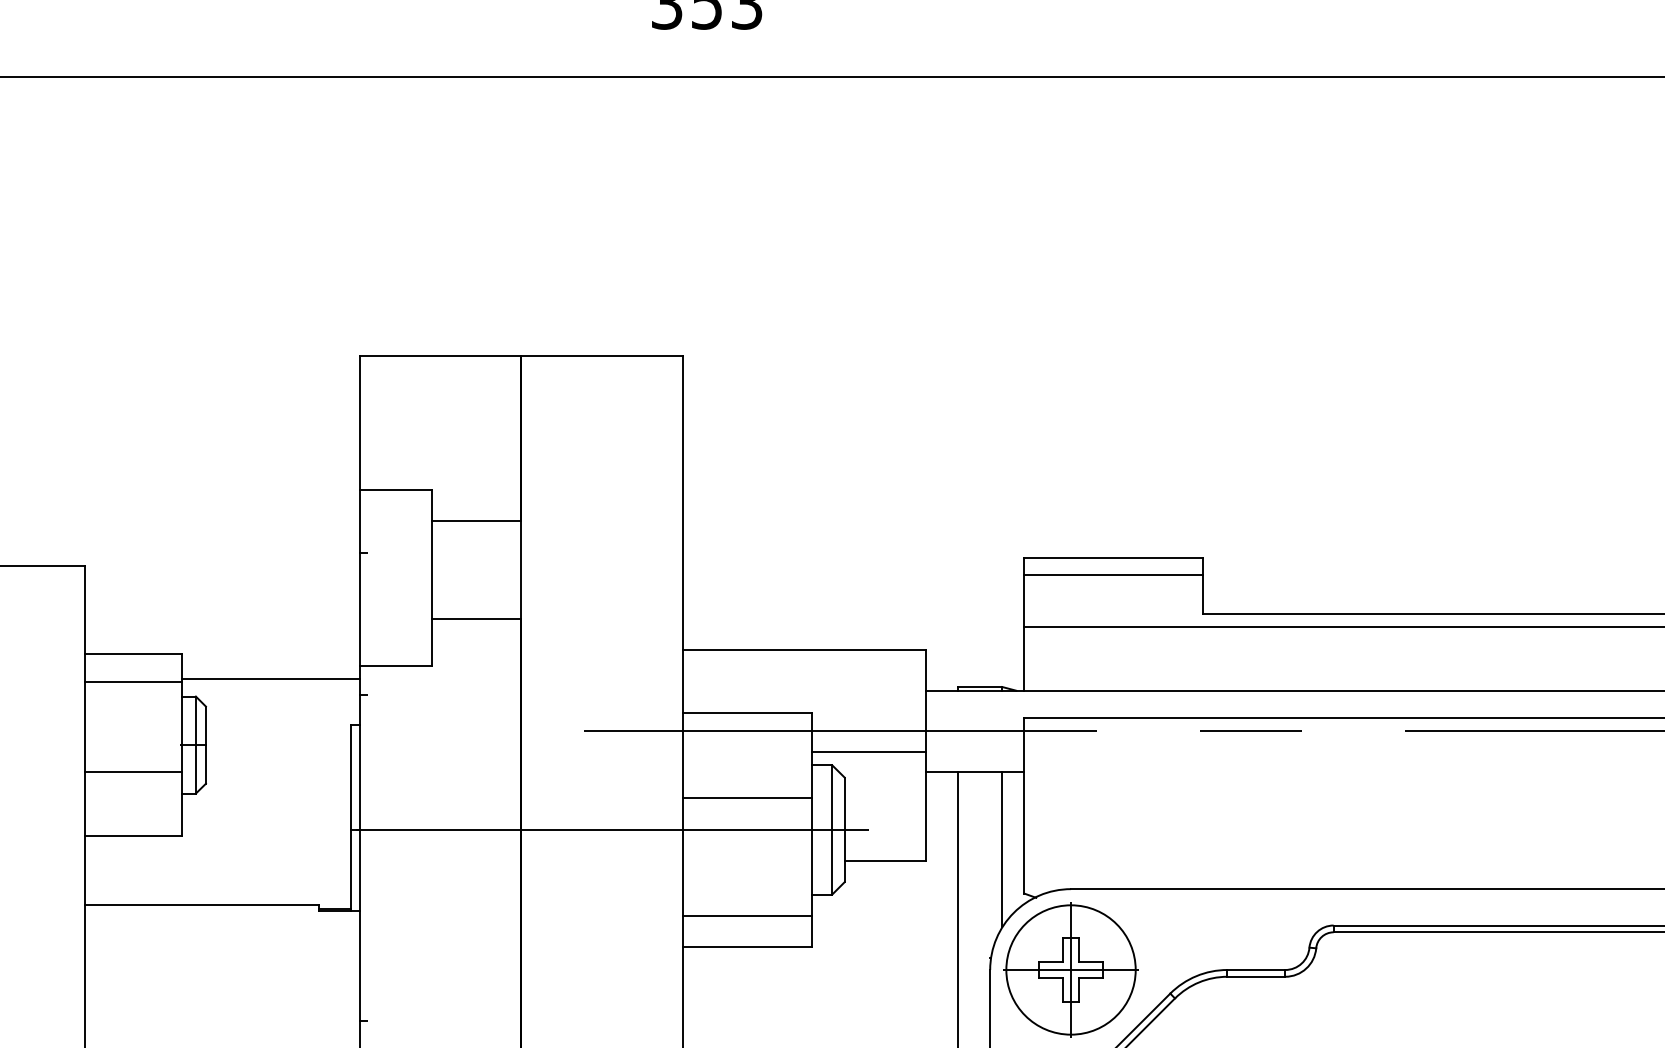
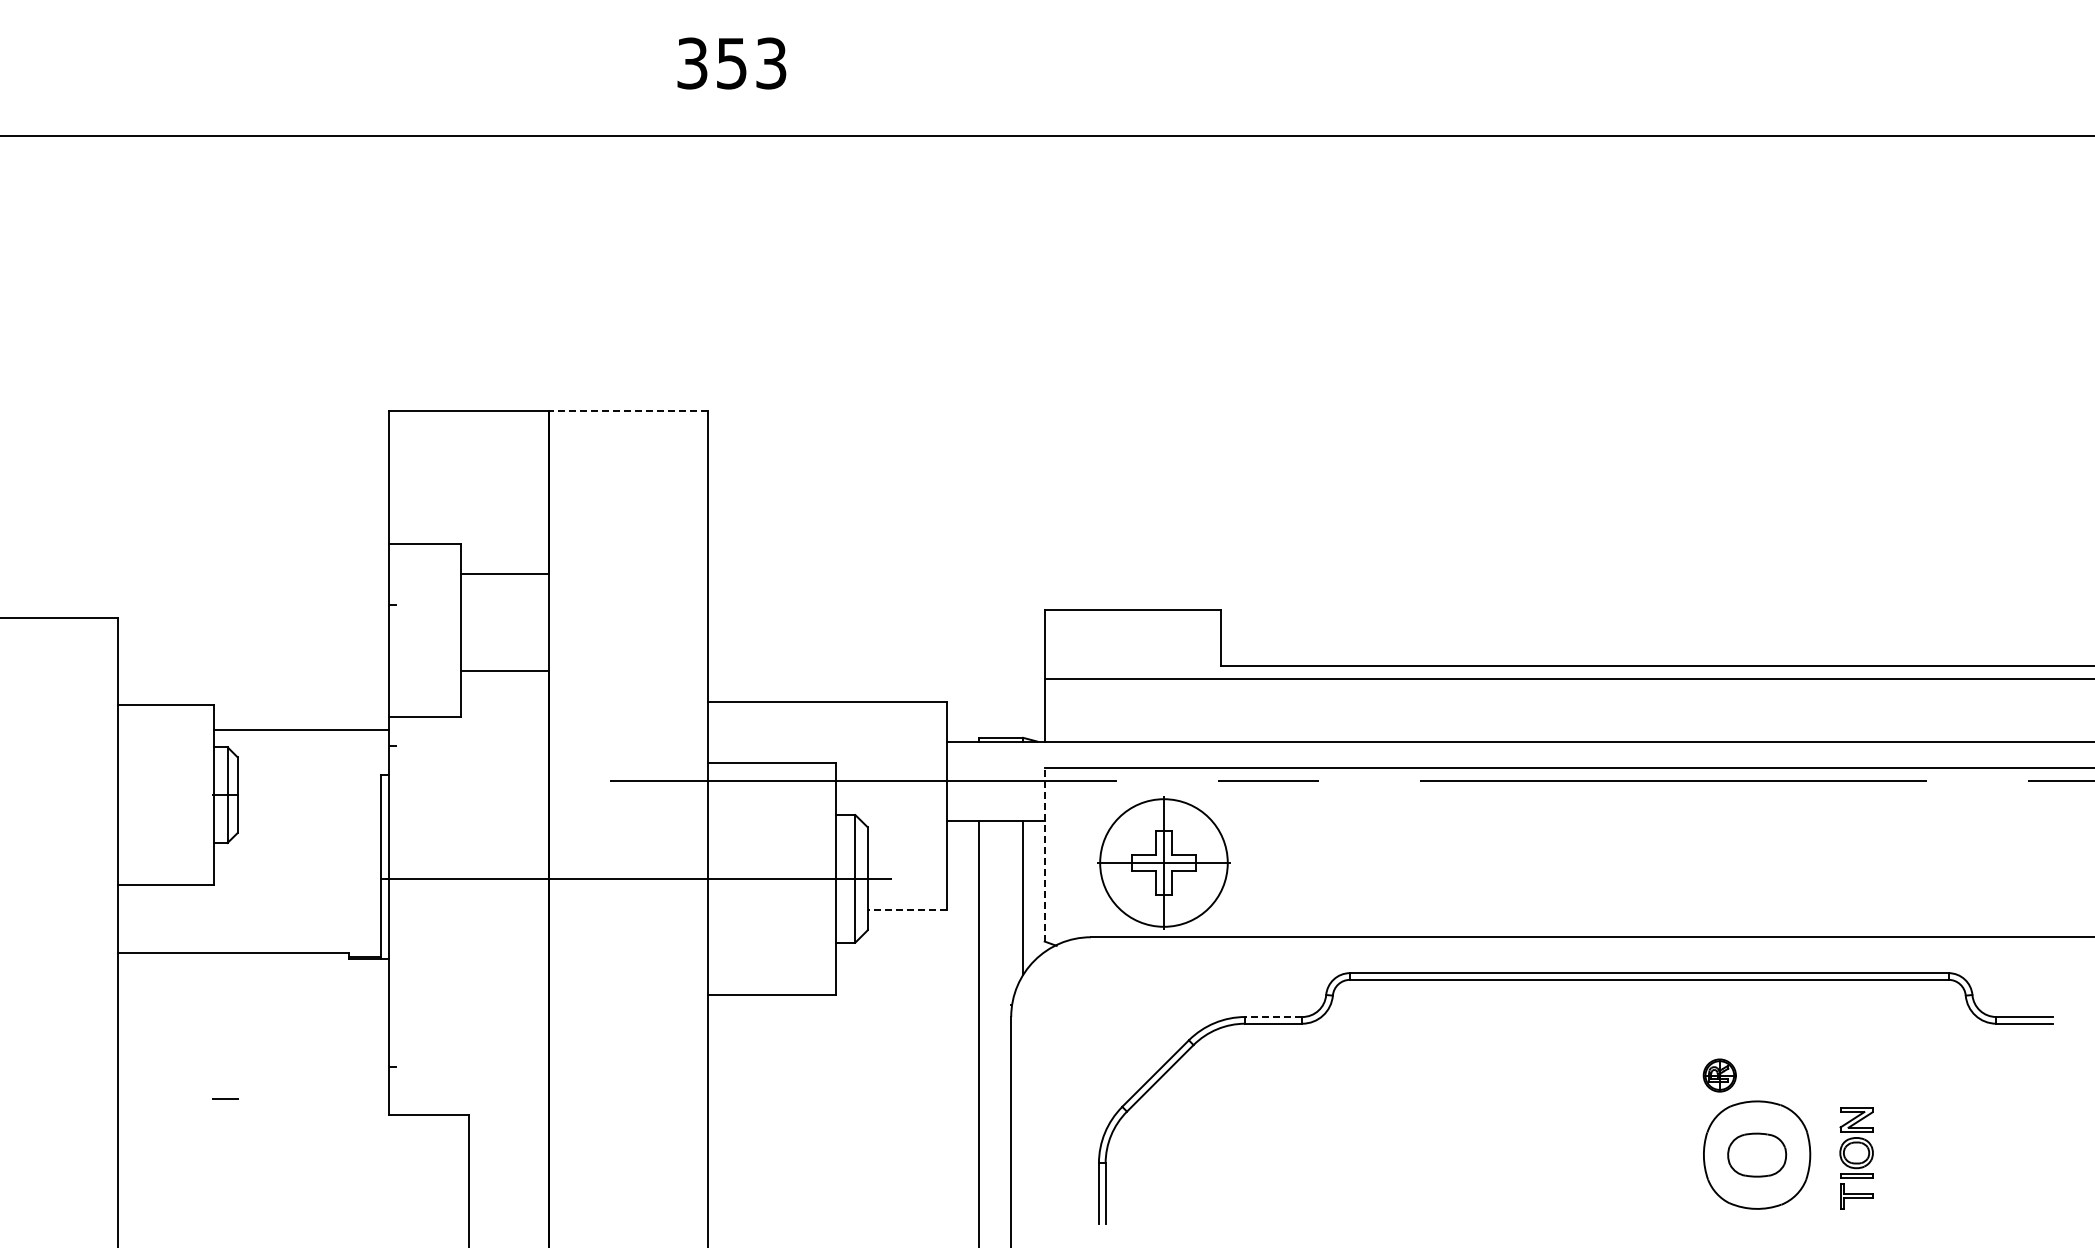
line: (602, 355) -> (628, 410), solid -> dashed
line: (1113, 575) -> (1132, 627), removed
line: (132, 681) -> (165, 732), removed
line: (868, 751) -> (891, 801), removed
line: (132, 772) -> (165, 822), removed
line: (747, 798) -> (771, 847), removed
line: (1023, 805) -> (1044, 854), solid -> dashed
line: (885, 861) -> (907, 909), solid -> dashed
line: (747, 915) -> (771, 963), removed
part: (1070, 969) -> (1163, 862), moved
line: (1256, 970) -> (1273, 1017), solid -> dashed

